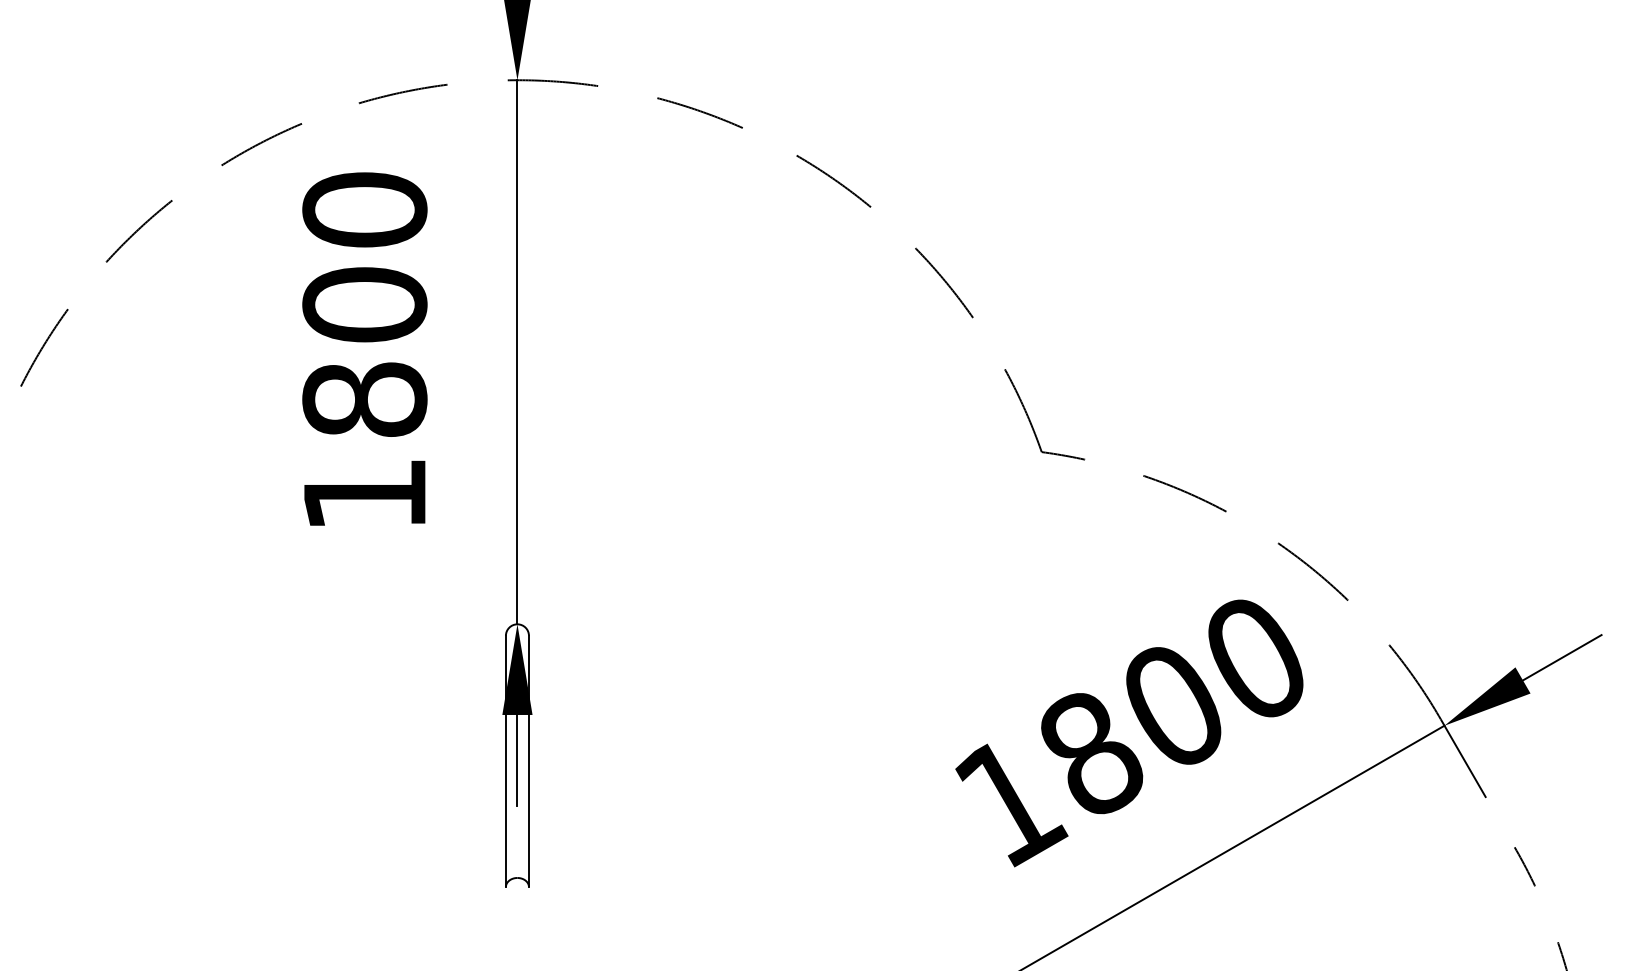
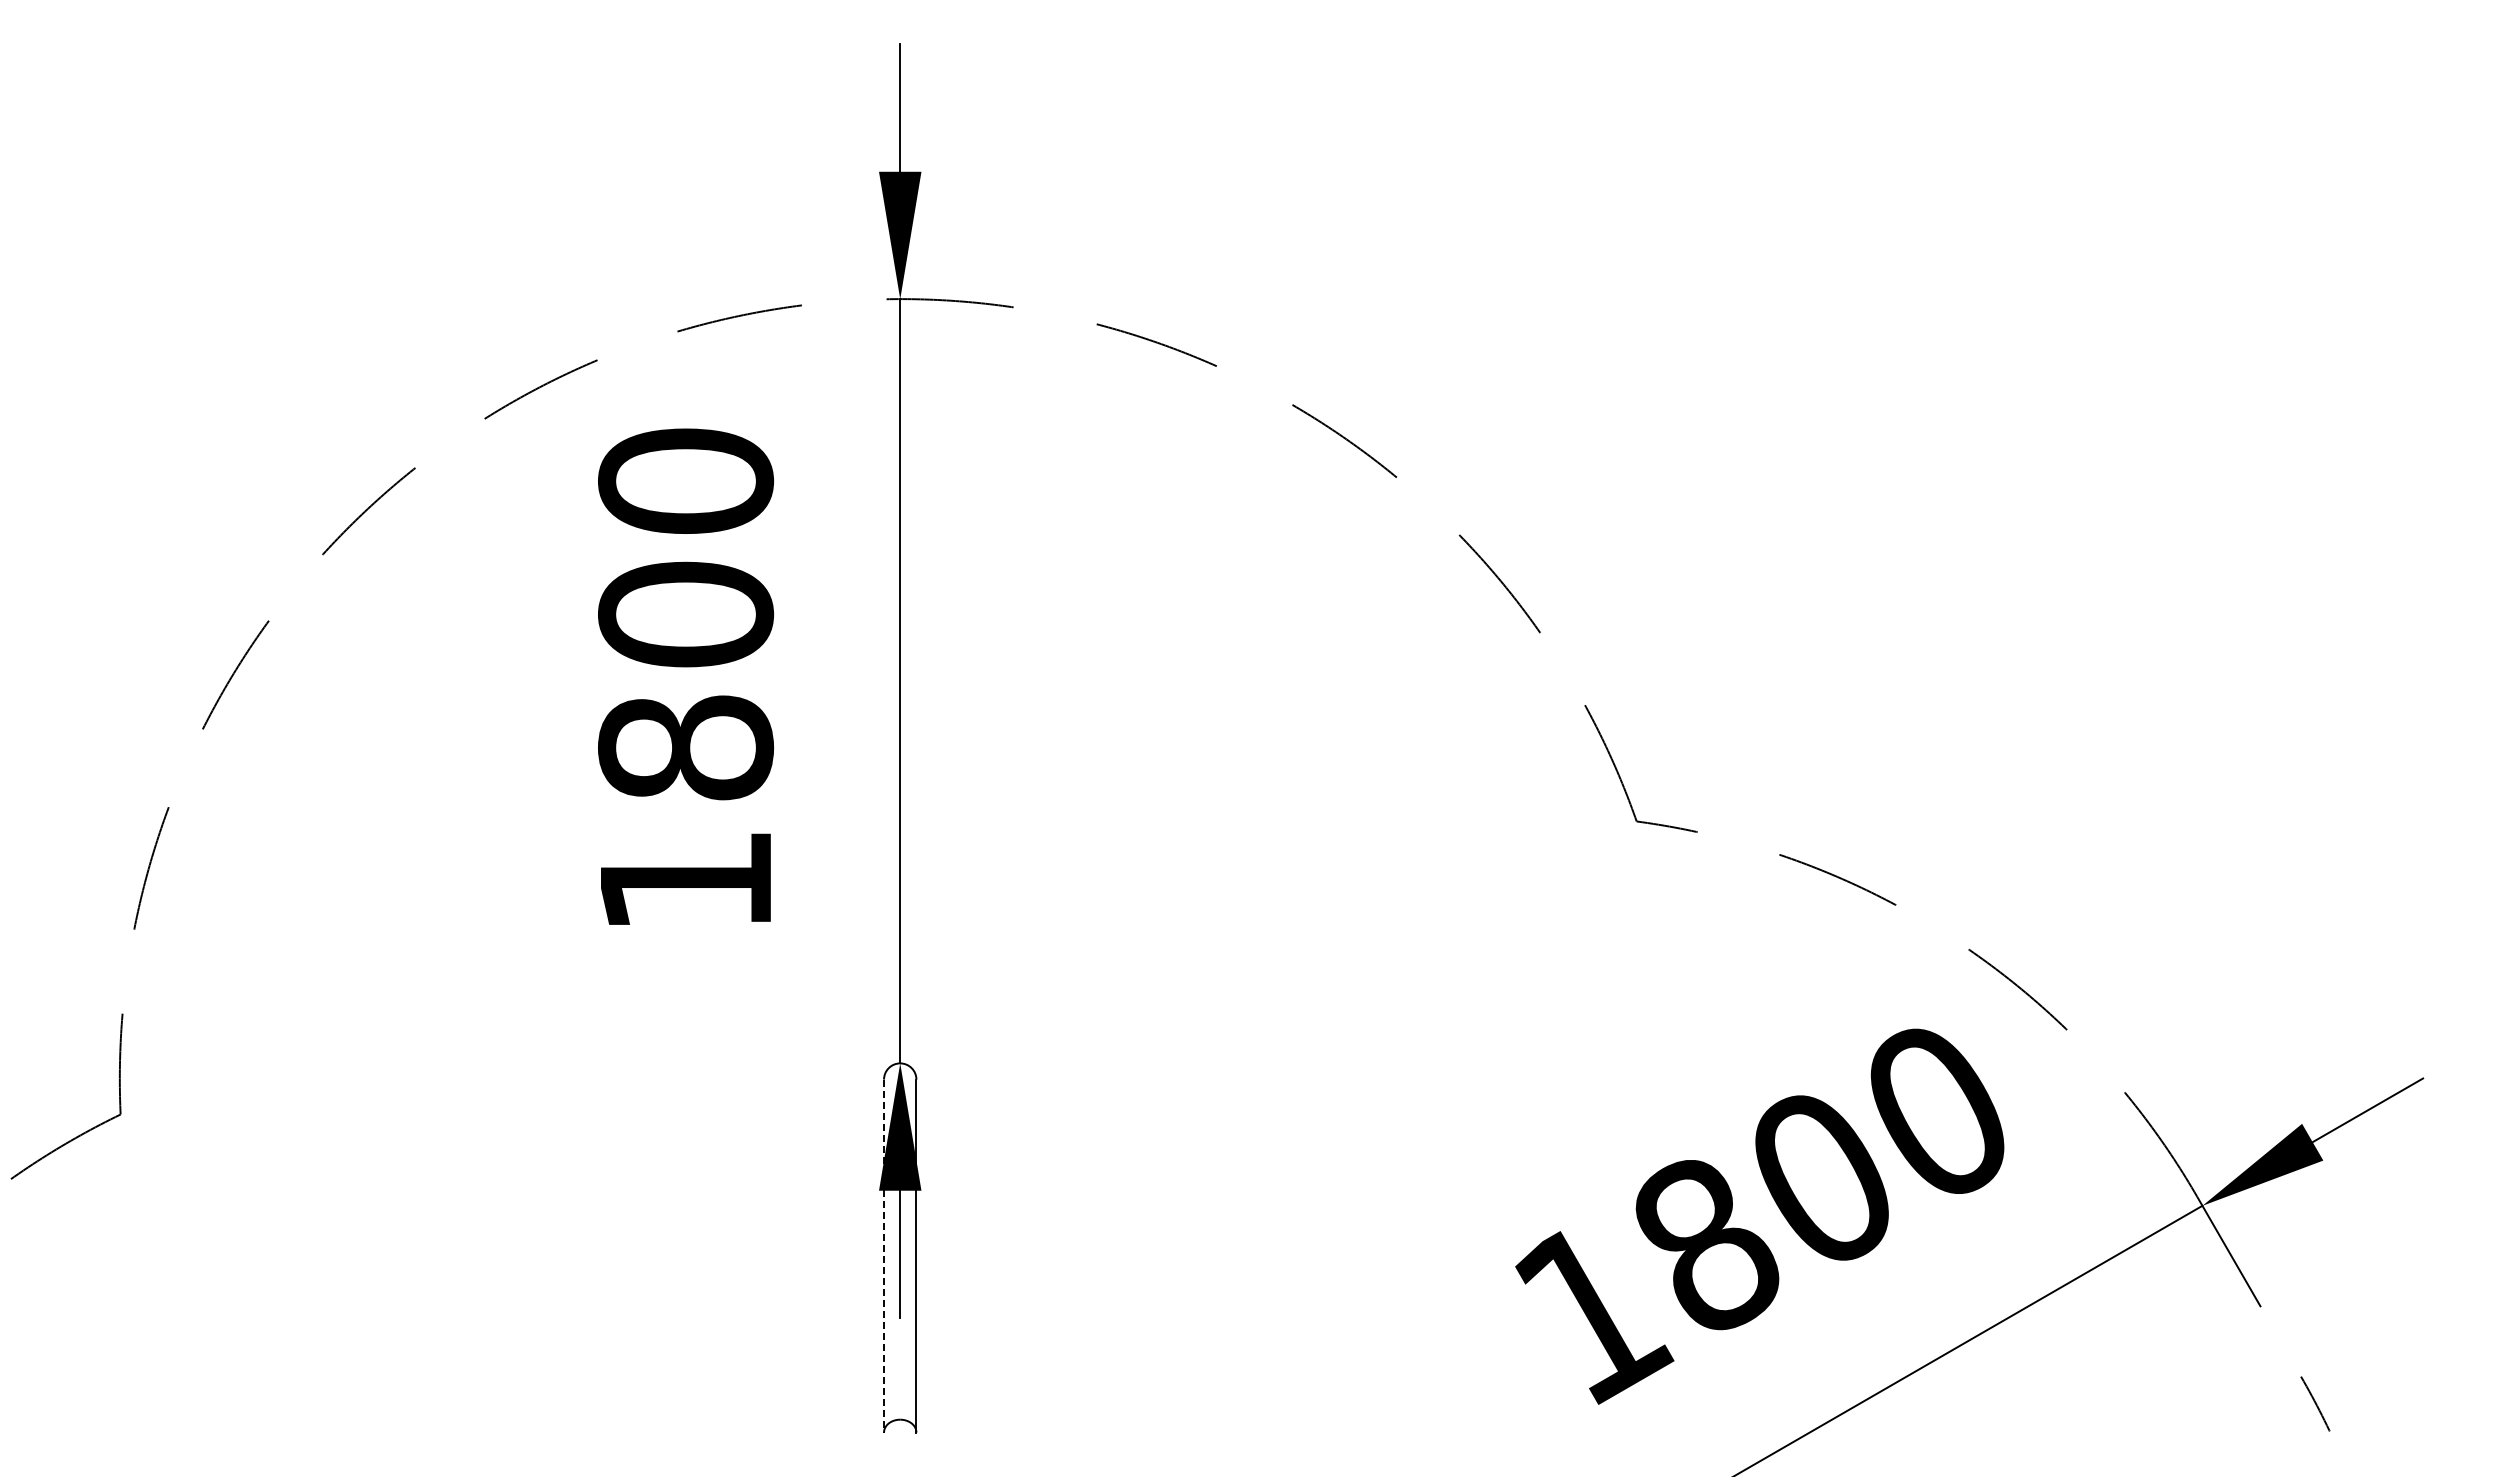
line: (506, 761) -> (884, 1256), solid -> dashed

